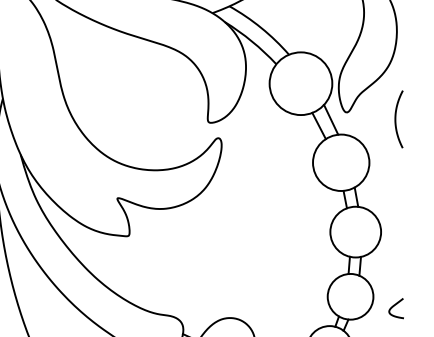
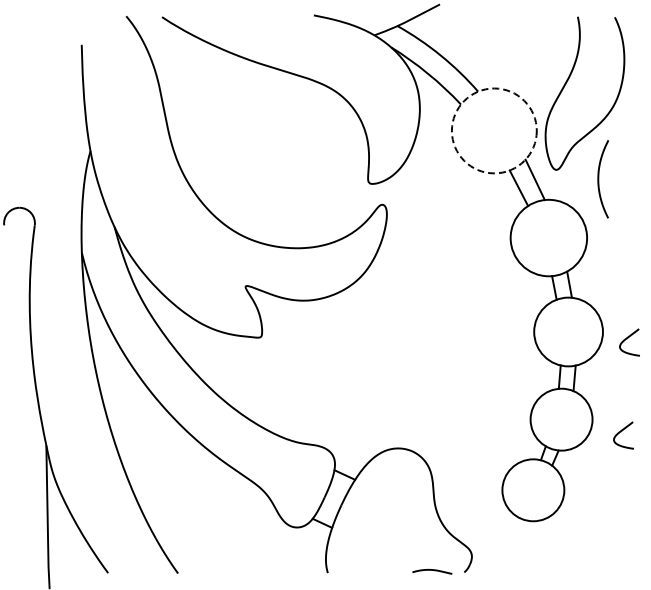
circle: (300, 83) -> (493, 130), solid -> dashed
curve: (396, 119) -> (599, 179), moved
curve: (399, 237) -> (627, 339), added

